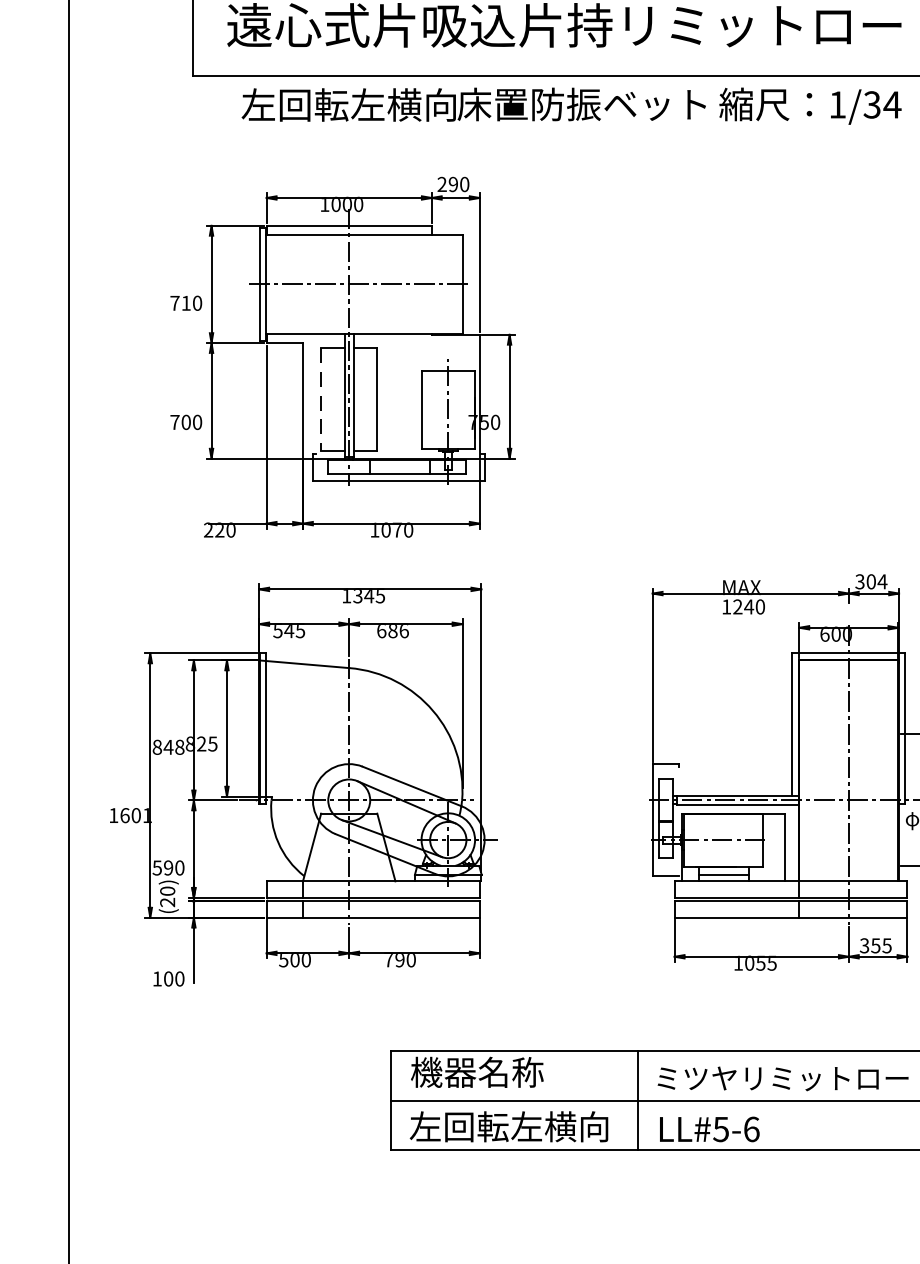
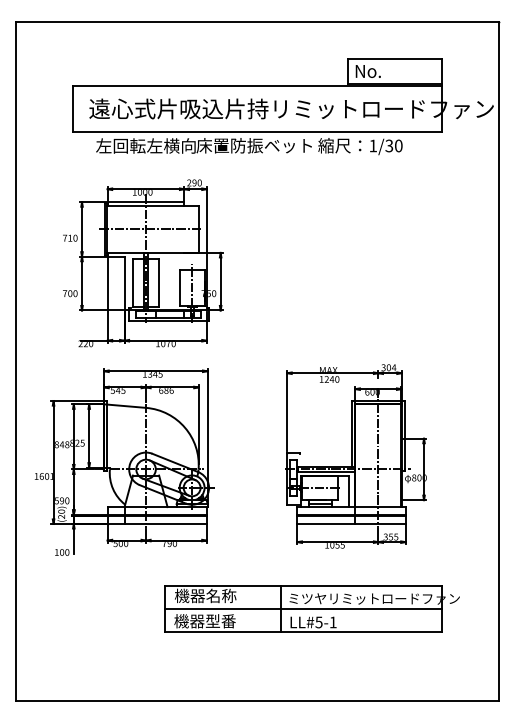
text: (891, 103) -> (398, 145), 1/34 -> 1/30
line: (322, 400) -> (133, 283), dashed -> solid
text: (509, 1127) -> (220, 621), 左回転左横向 -> 機器型番
text: (750, 1129) -> (332, 622), LL#5-6 -> LL#5-1

